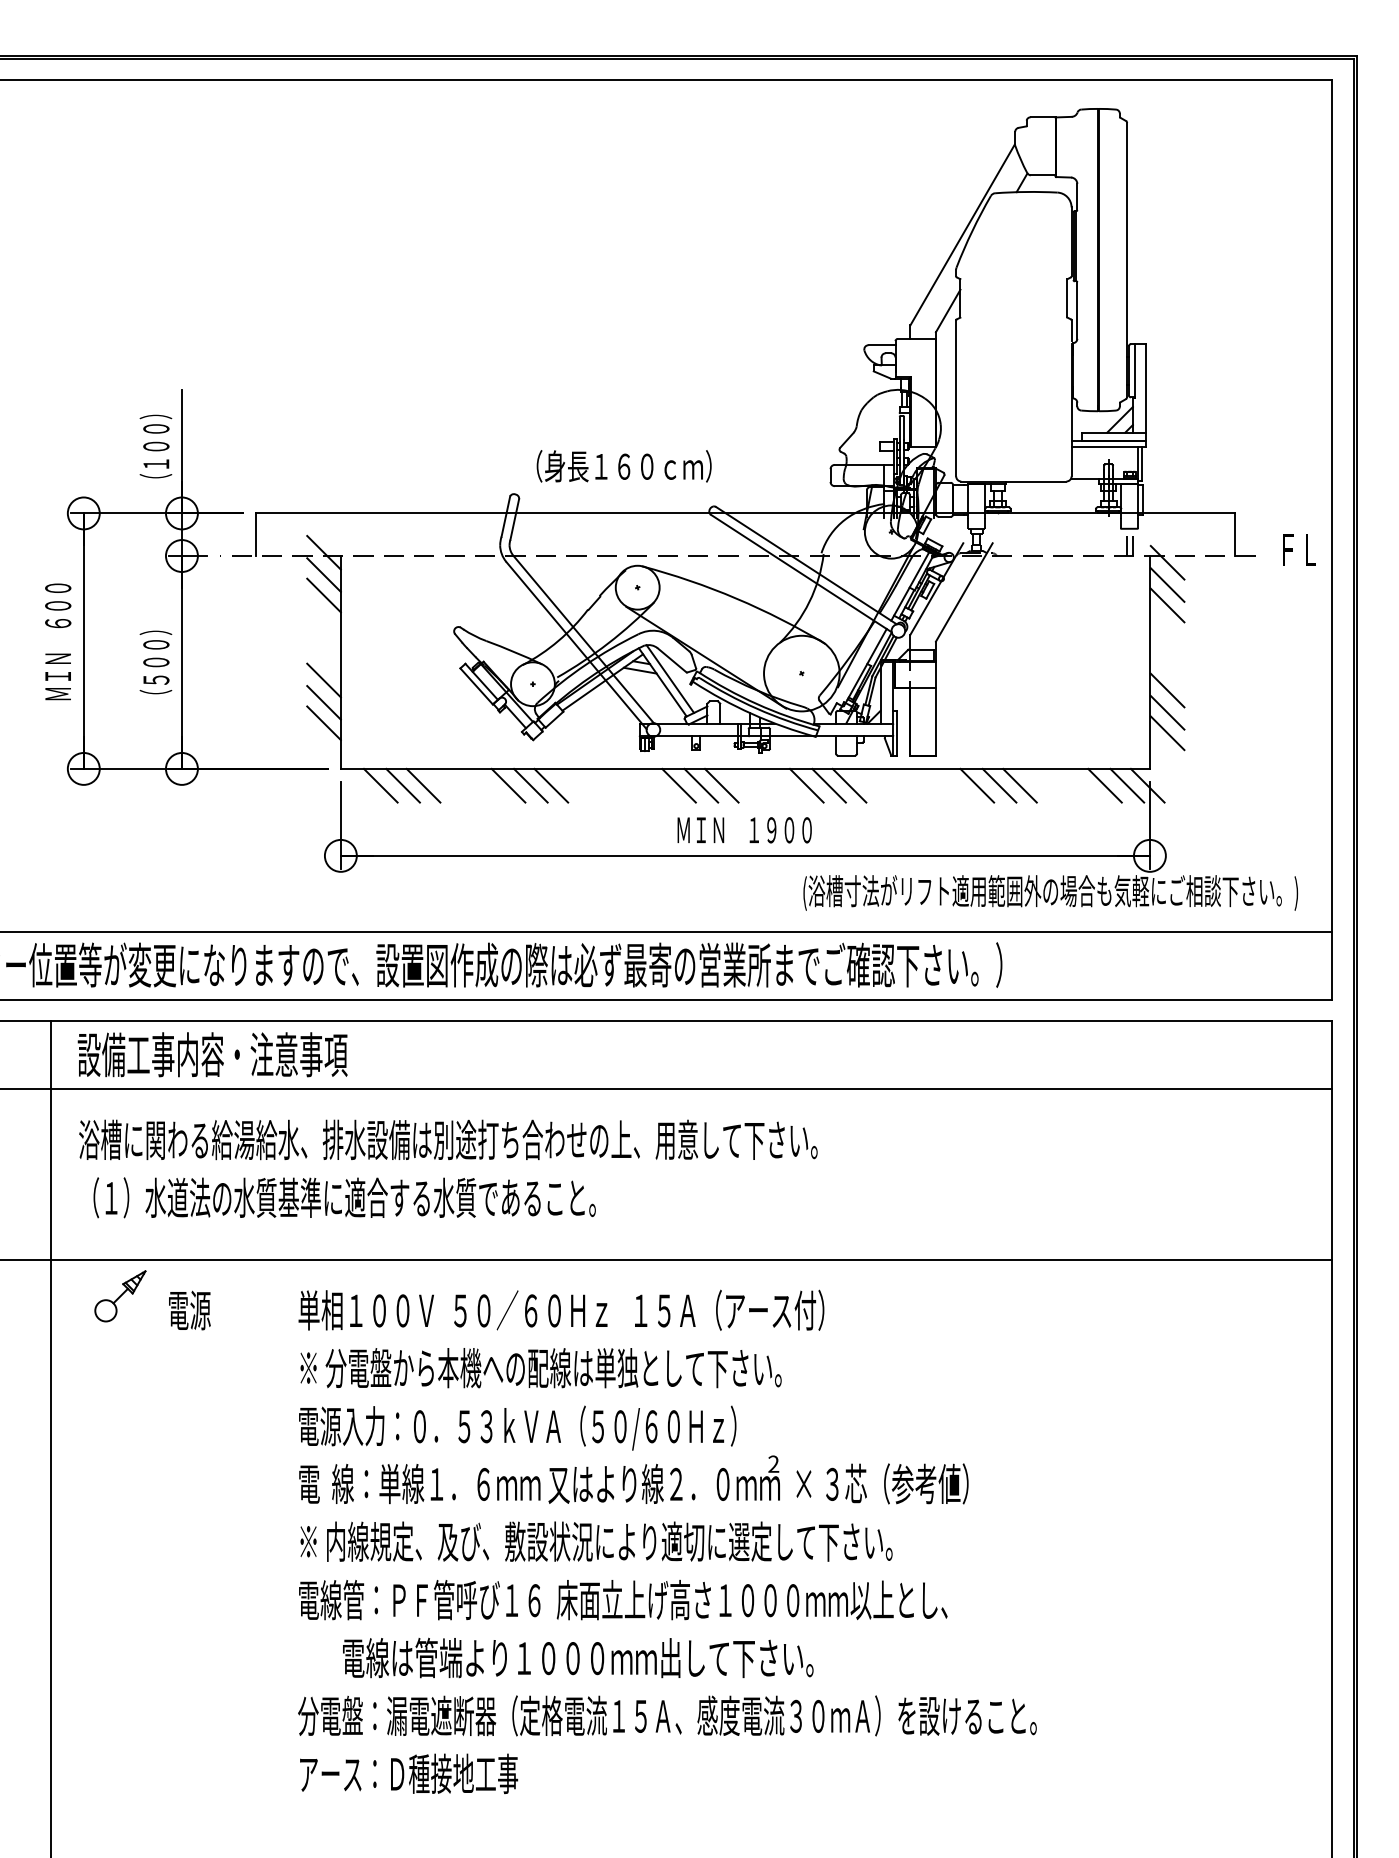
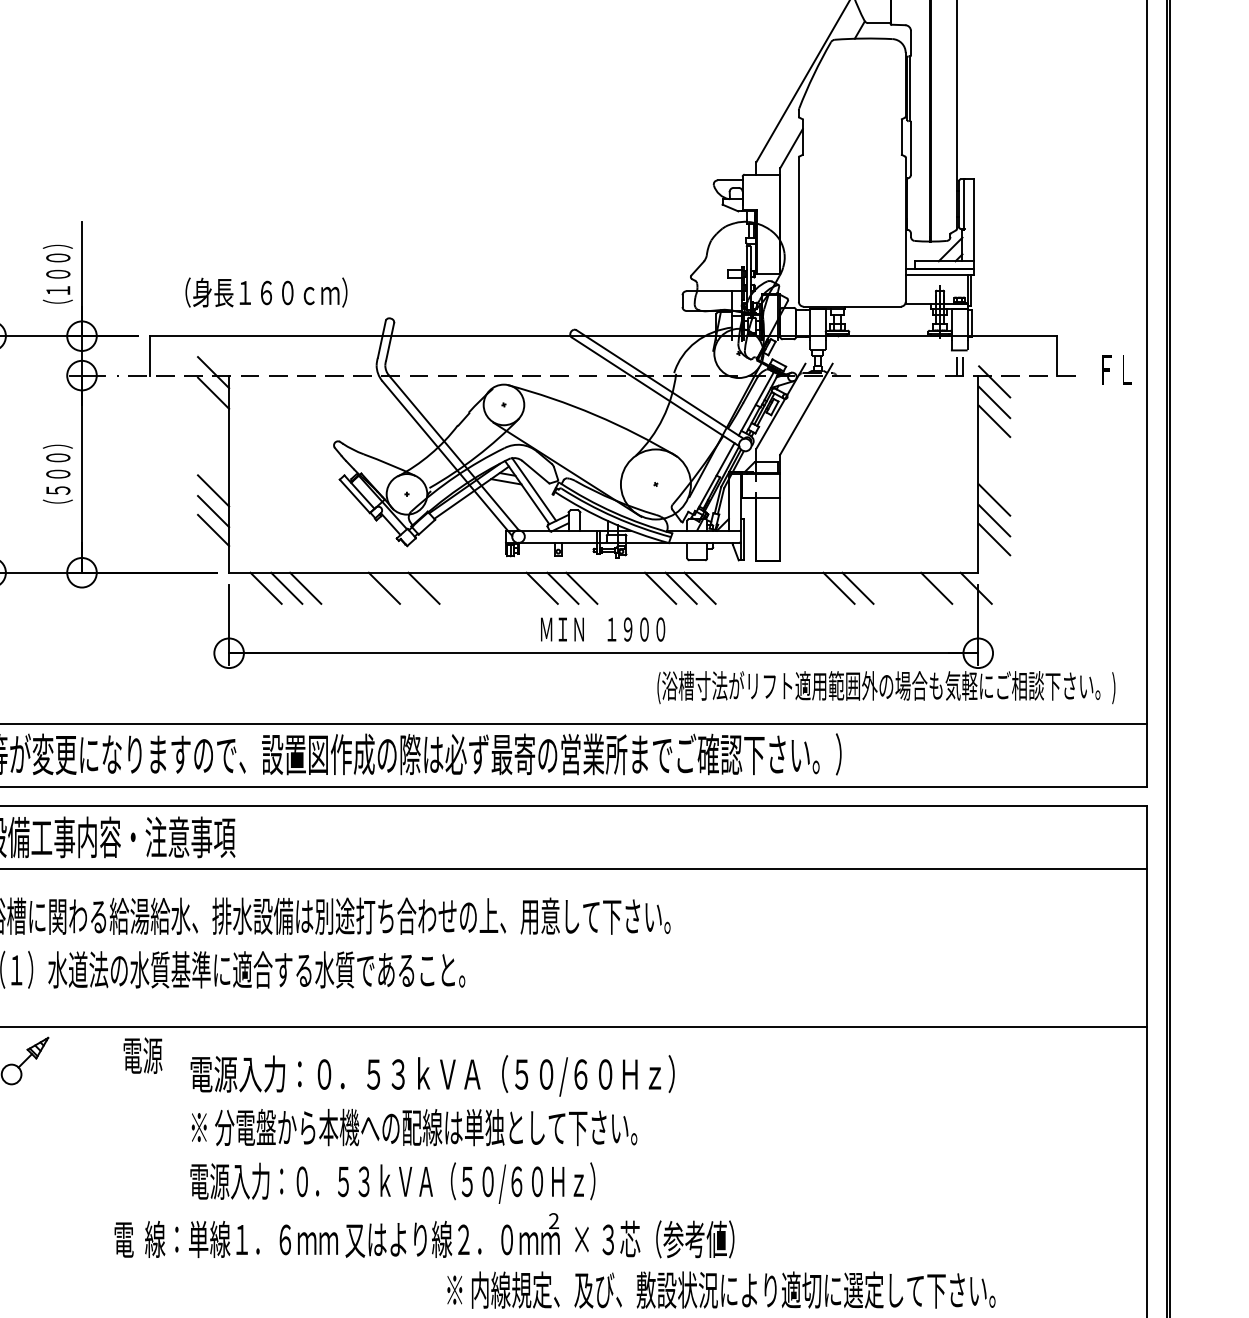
text: (623, 466) -> (265, 292), moved
line: (323, 595) -> (213, 412), removed
line: (530, 785) -> (404, 588), removed
line: (977, 785) -> (818, 588), removed
line: (1127, 785) -> (957, 588), removed
text: (189, 1310) -> (142, 1055), moved
text: (561, 1311) -> (433, 1075), 単相１００Ｖ  ５０／６０Ｈｚ   １５Ａ（アース付） -> 電源入力：０．５３ｋＶＡ（５０/６０Ｈｚ）
text: (633, 1479) -> (424, 1235), moved
text: (596, 1541) -> (721, 1289), moved

